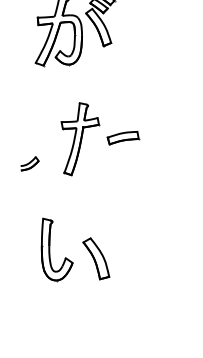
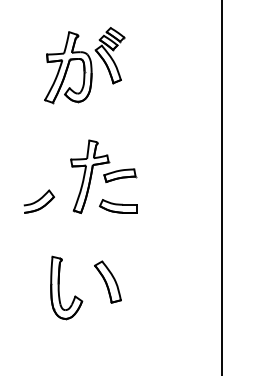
part: (123, 137) -> (120, 175), moved
part: (29, 163) -> (38, 201), size x1.67
part: (108, 168) -> (118, 206), added
part: (95, 258) -> (107, 281), moved

